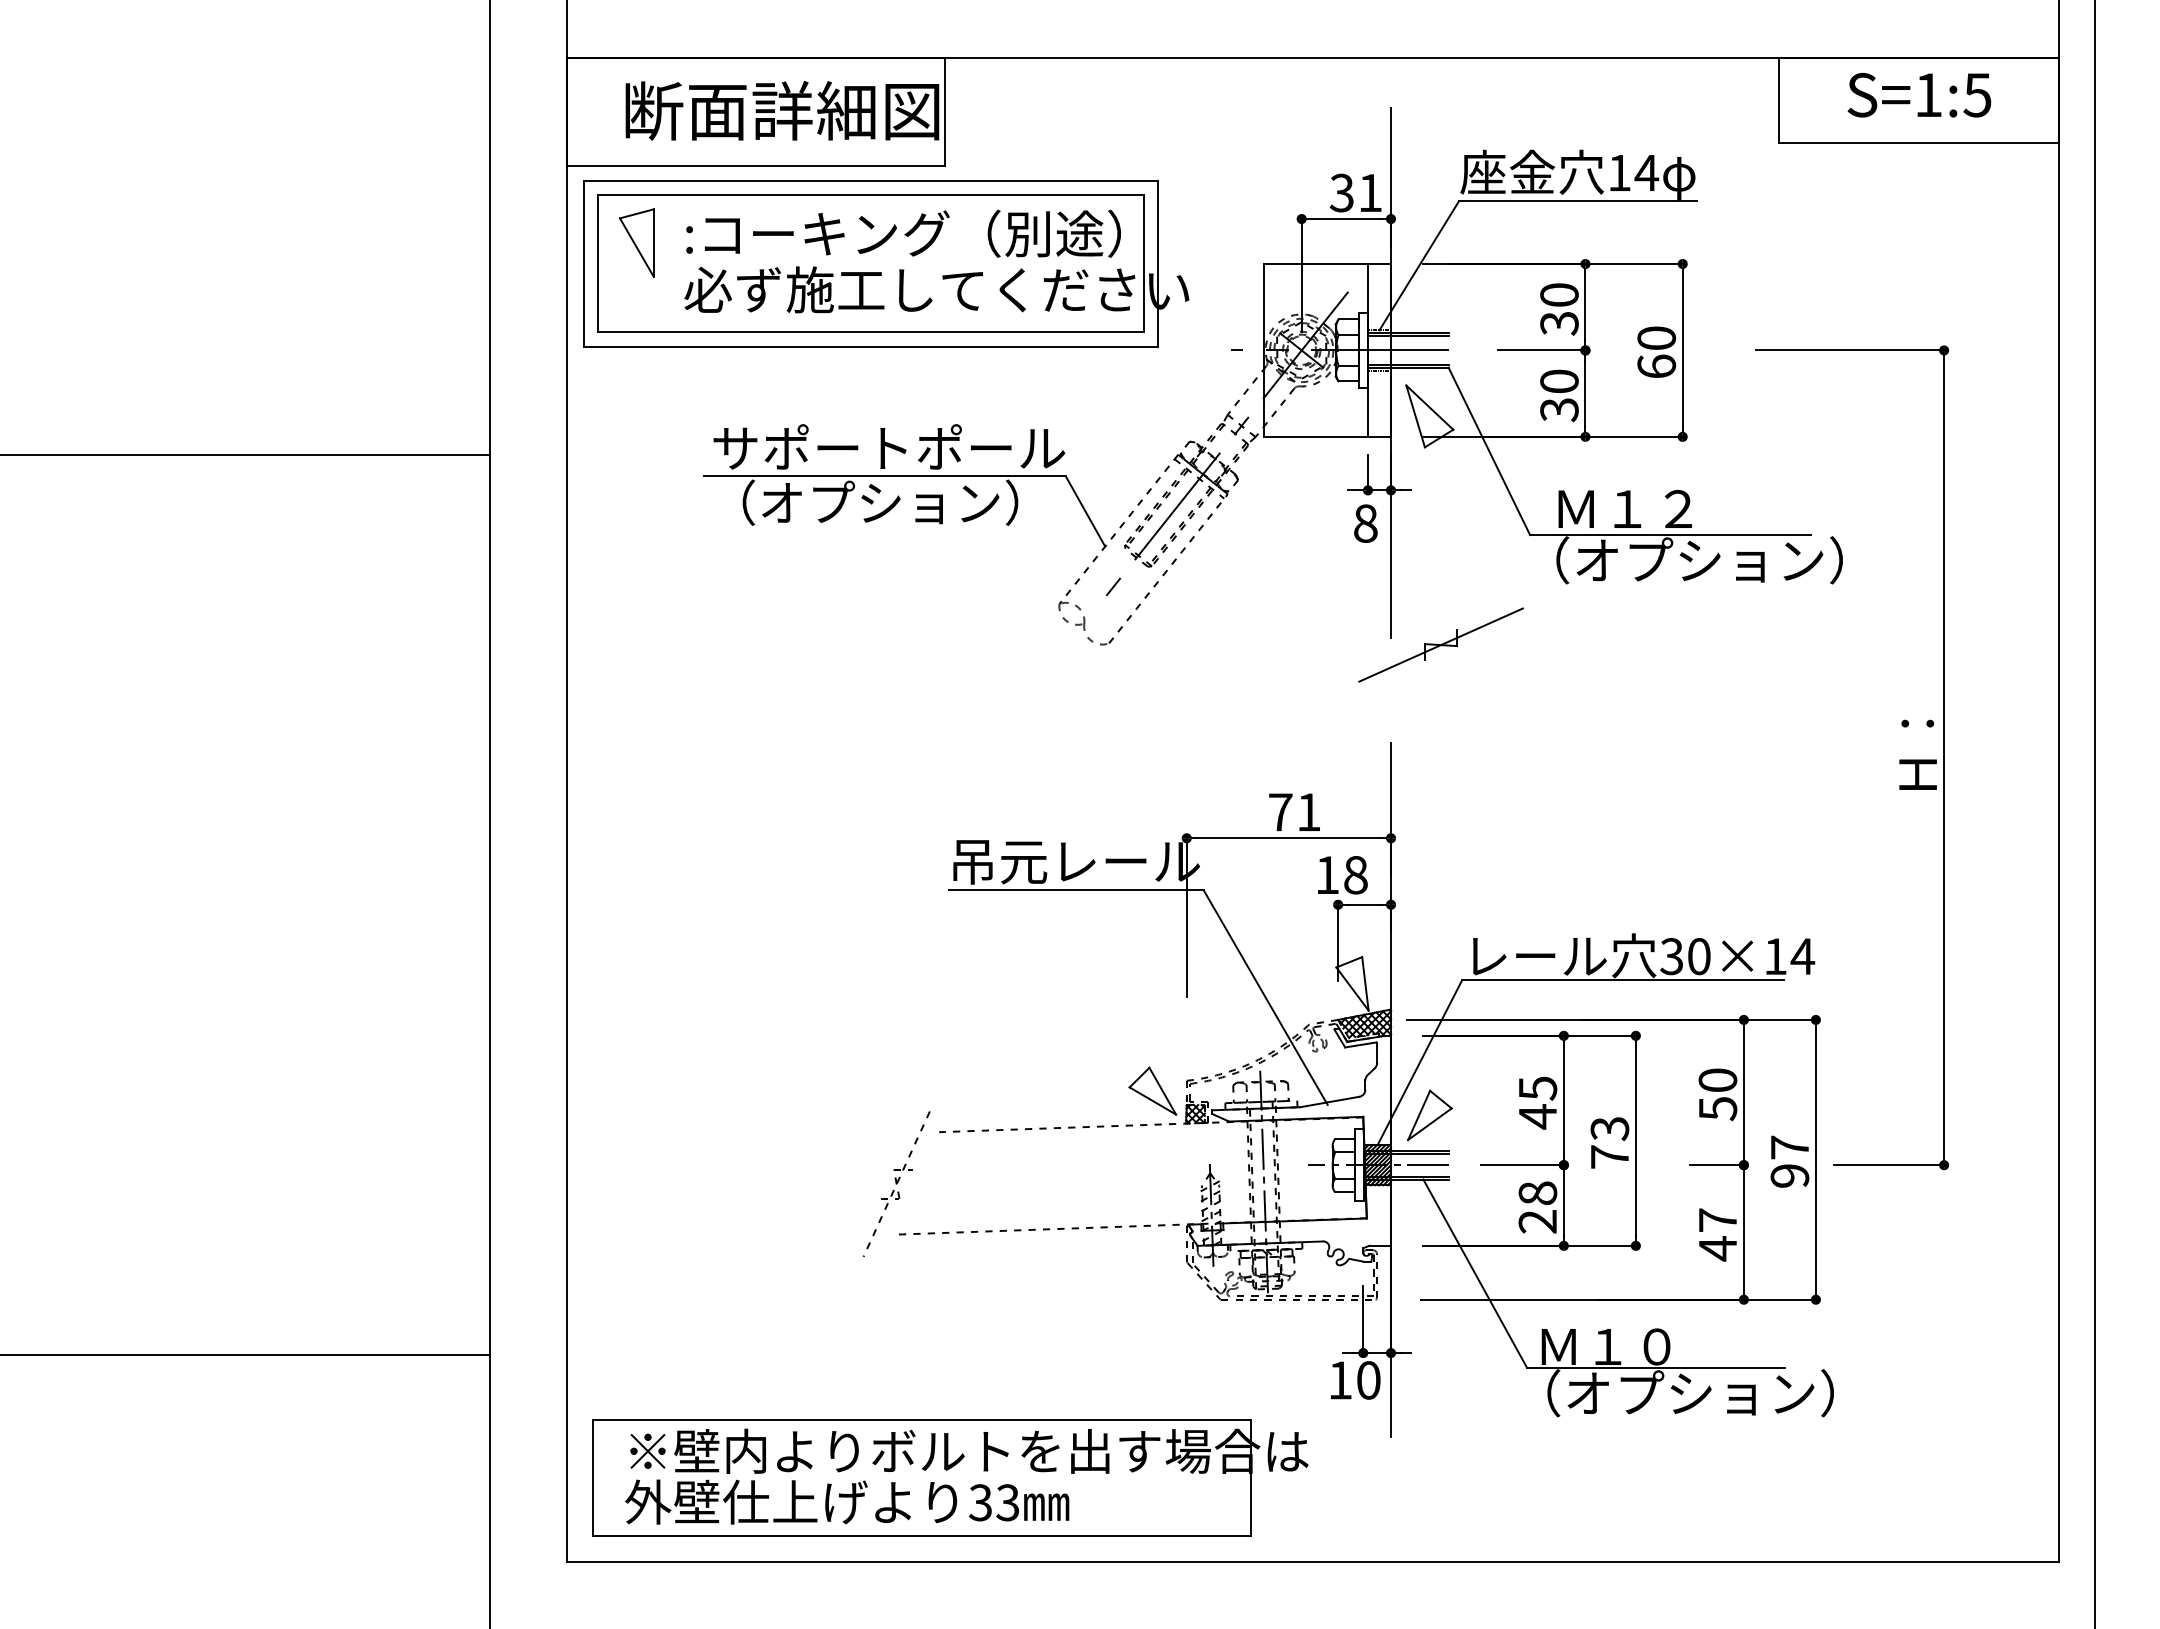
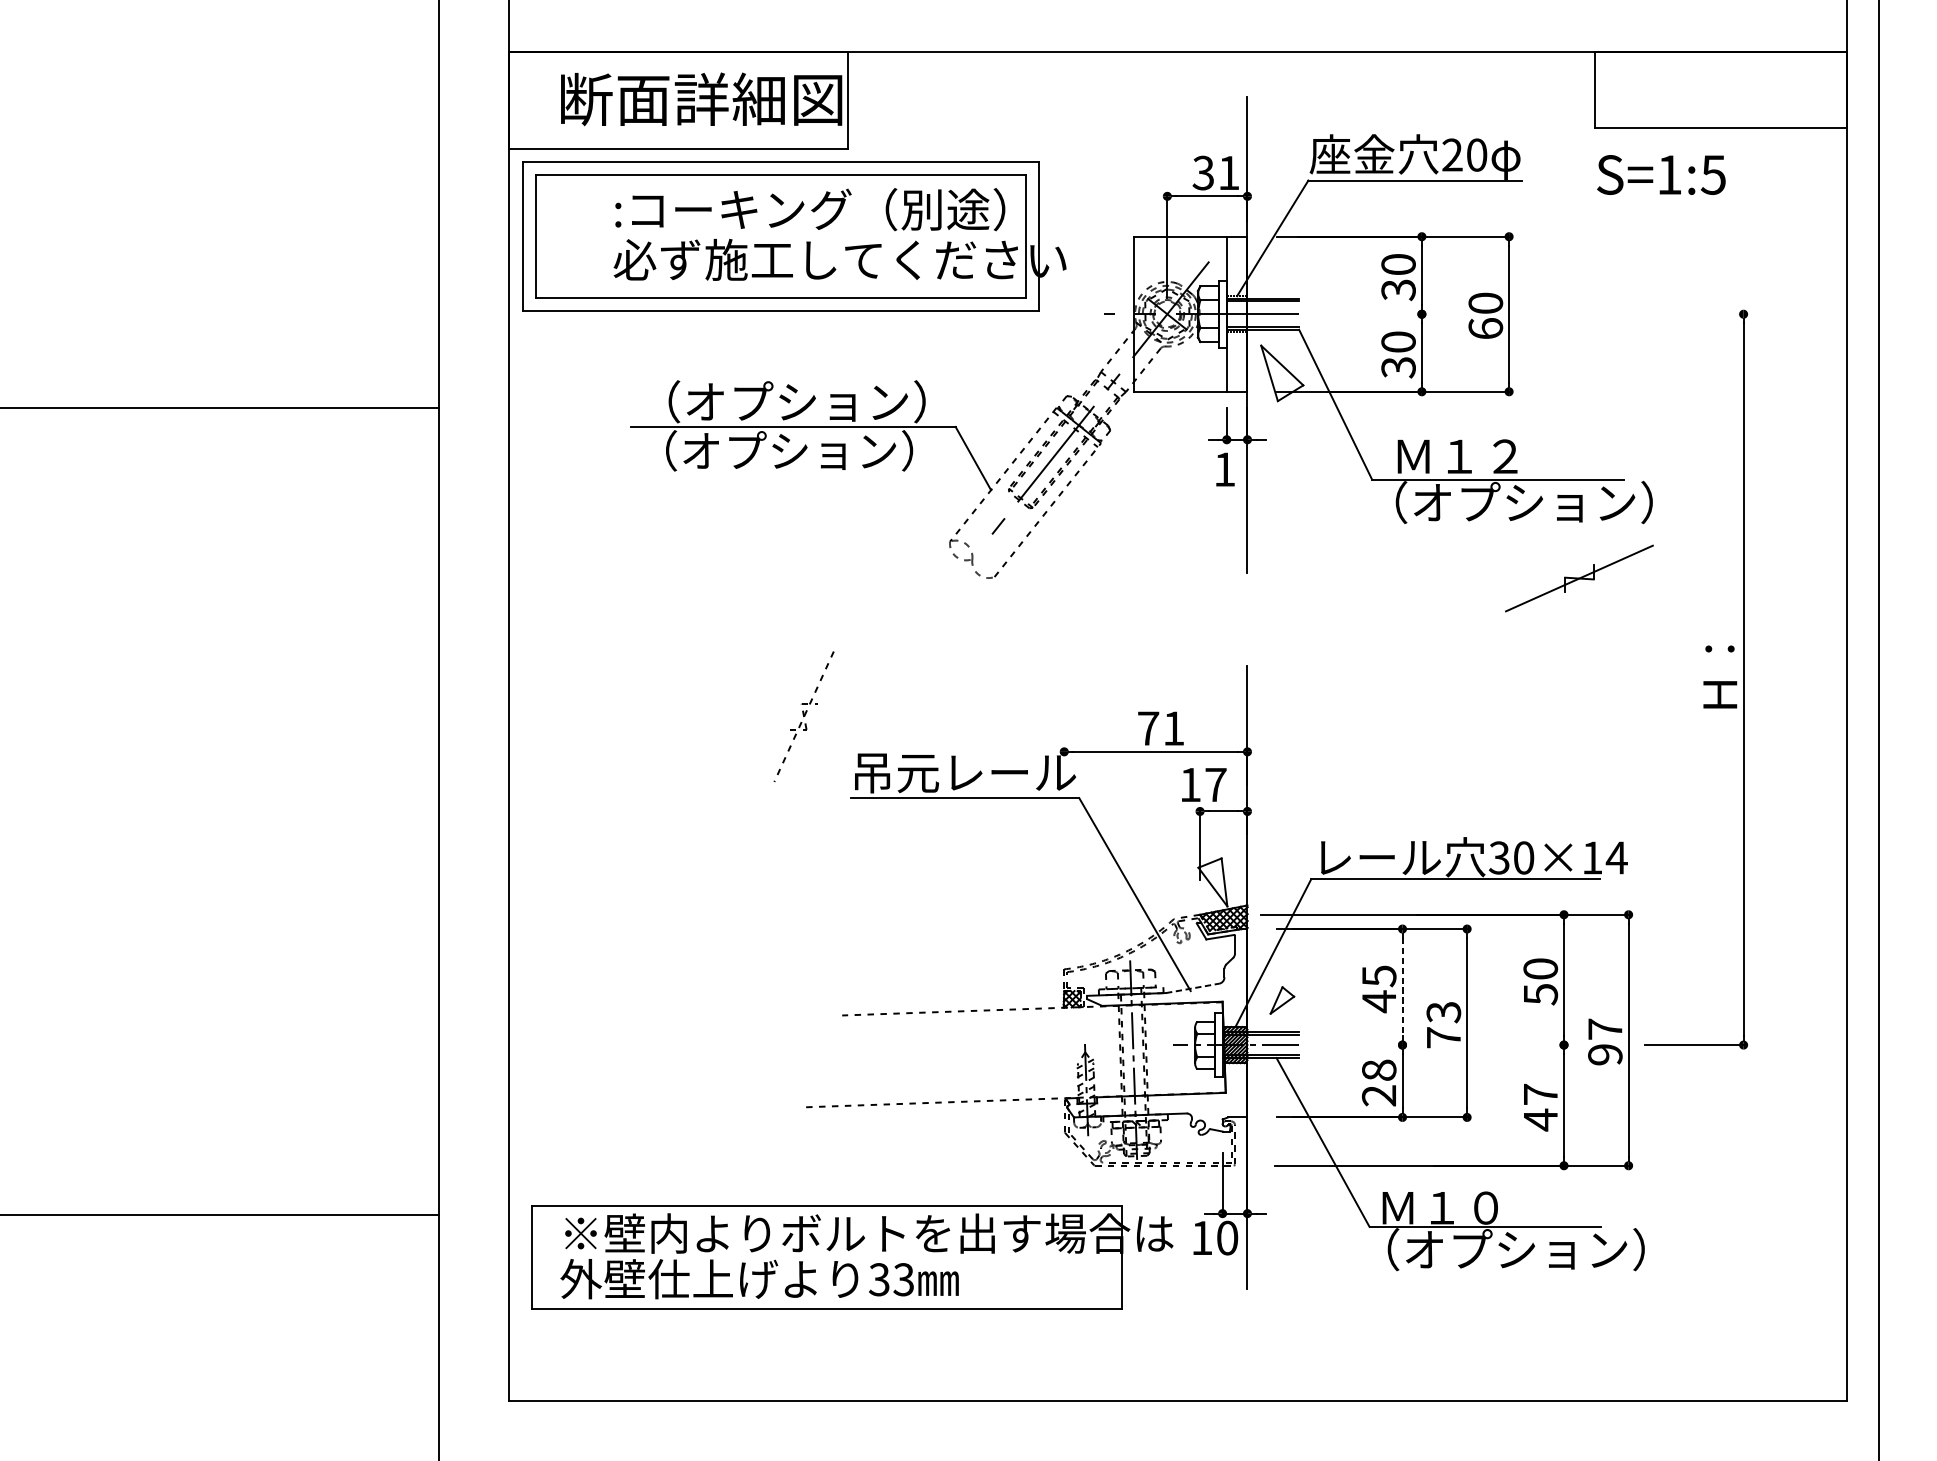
text: (1919, 95) -> (1661, 175), moved
text: (1633, 172) -> (1464, 154), 14 -> 20
part: (636, 242) -> (570, 217), removed
line: (1541, 350) -> (1382, 314), removed
line: (1849, 350) -> (1658, 314), removed
text: (889, 448) -> (797, 402), サポートポール -> （オプション）
text: (1365, 523) -> (1224, 469), 8 -> 1
part: (1440, 644) -> (1578, 578), moved
text: (1355, 875) -> (1215, 785), 18 -> 17
line: (1186, 917) -> (1064, 822), removed
part: (1152, 1090) -> (1033, 978), removed
line: (1563, 1100) -> (1402, 987), solid -> dashed
line: (1330, 1101) -> (1193, 987), solid -> dashed
part: (1429, 1115) -> (1282, 1000), size x0.6
line: (1522, 1165) -> (1365, 1045), removed
line: (1716, 1165) -> (1539, 1045), removed
part: (896, 1183) -> (803, 716), moved
part: (950, 1477) -> (852, 1257), moved

